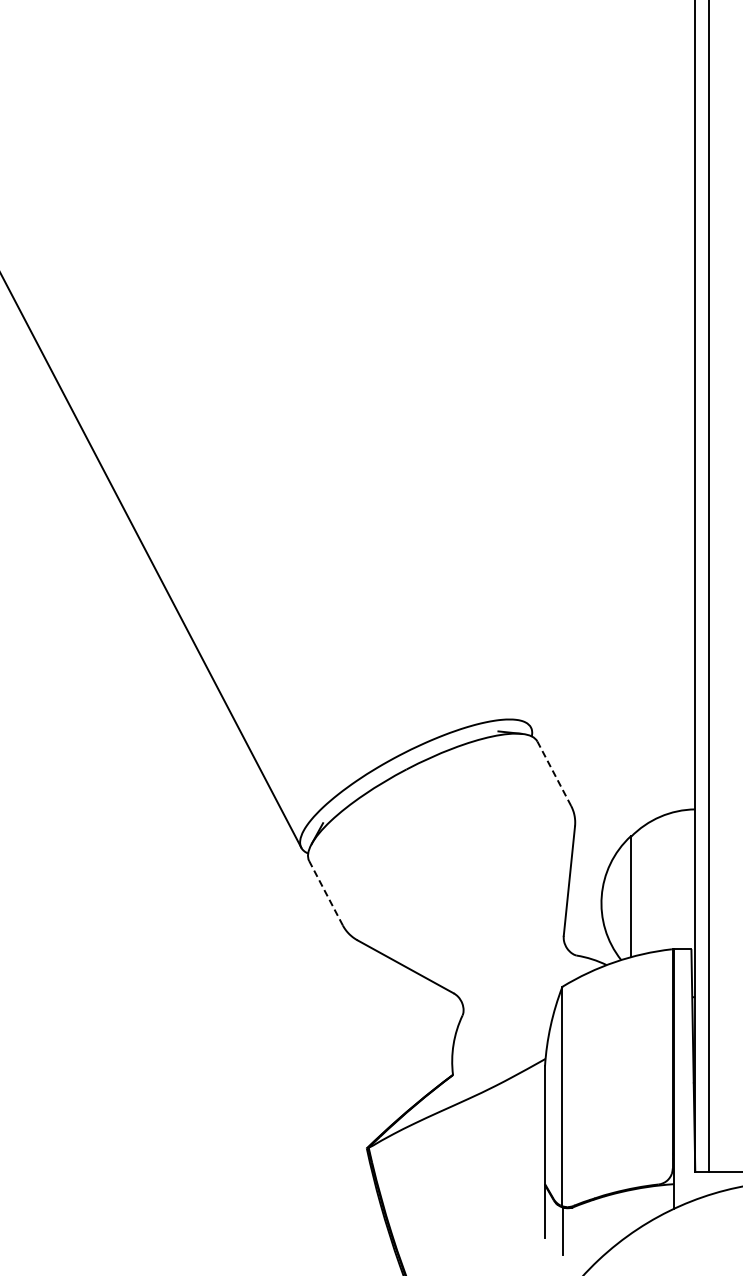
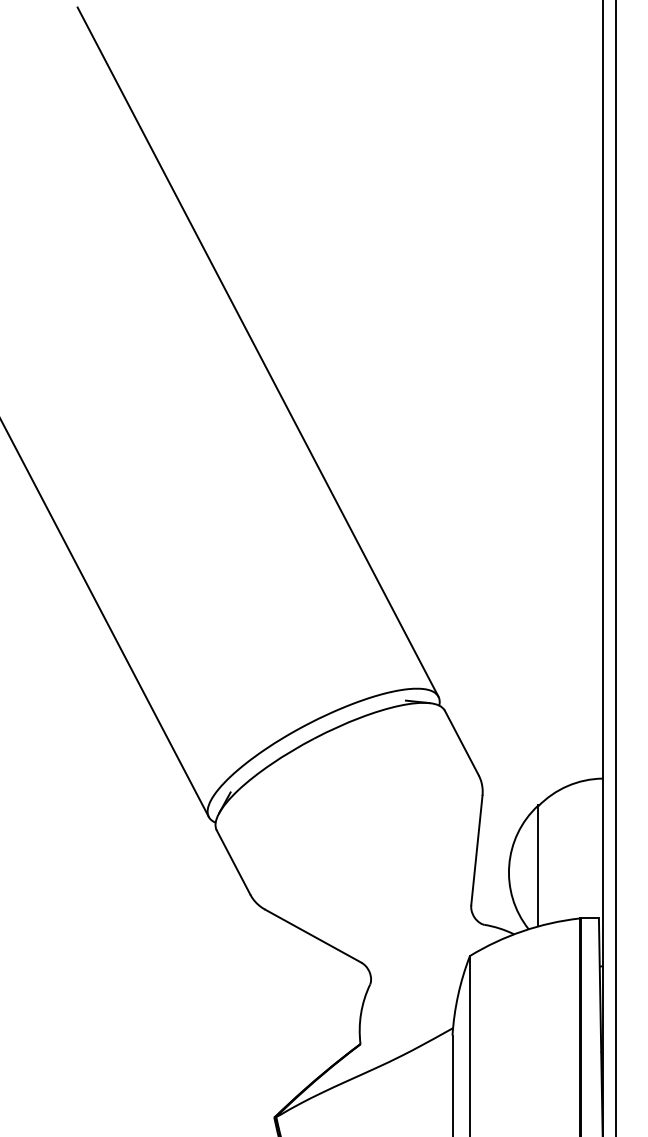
line: (350, 382) -> (258, 351), added
line: (554, 773) -> (462, 742), dashed -> solid
line: (325, 892) -> (233, 861), dashed -> solid

